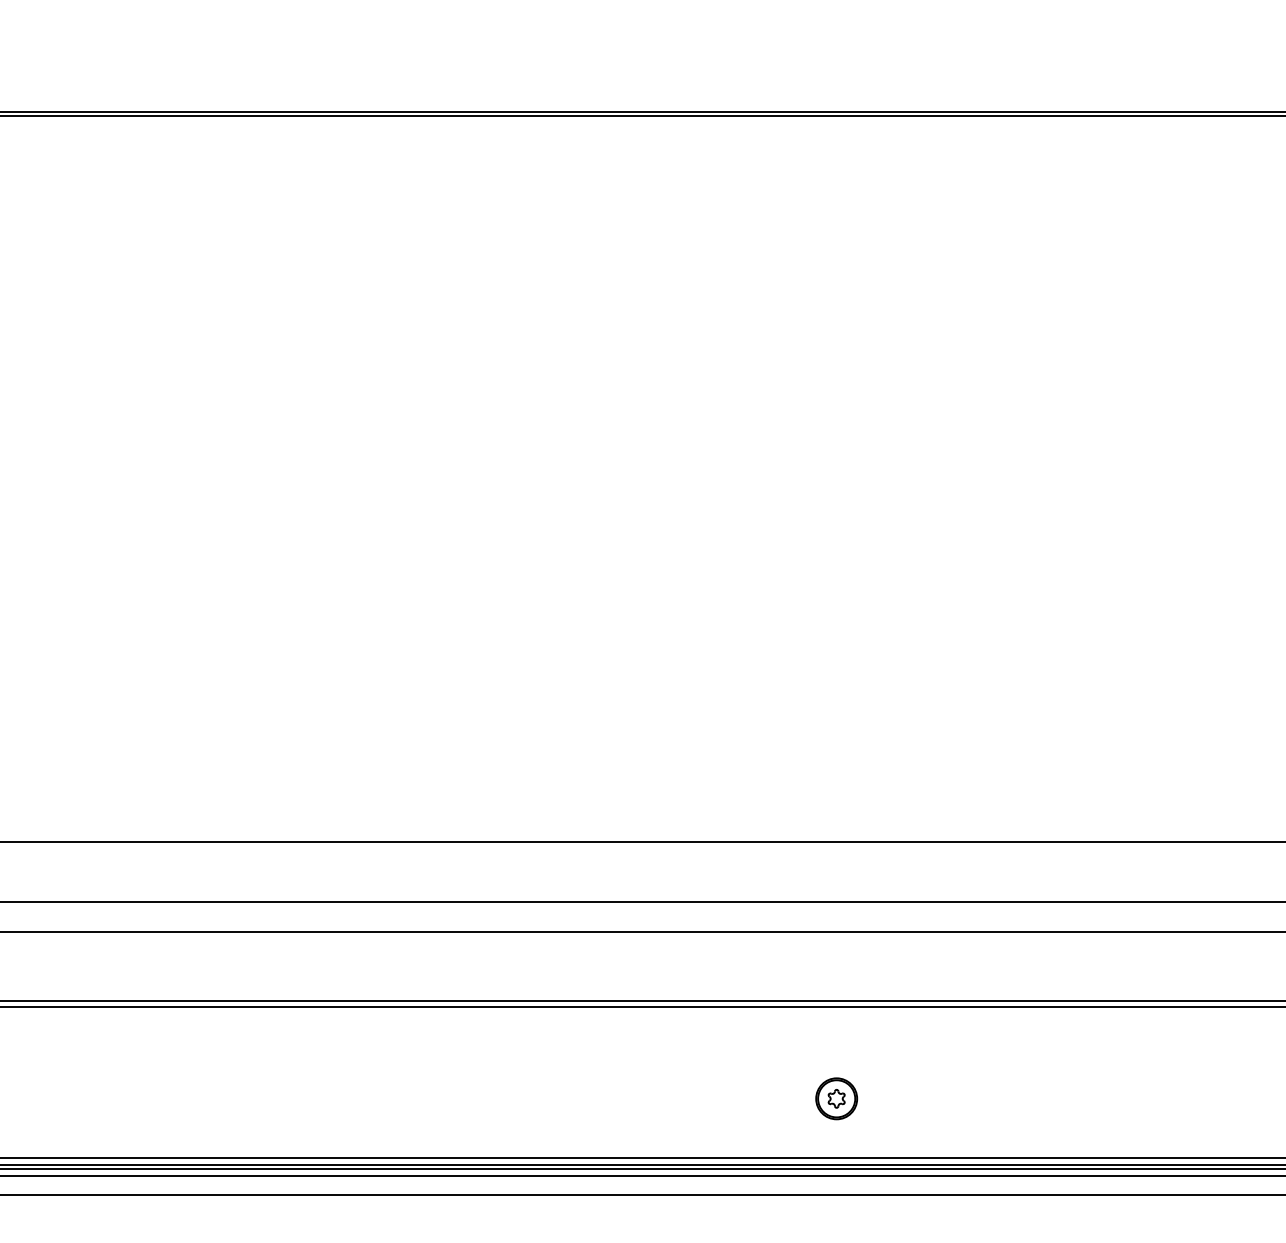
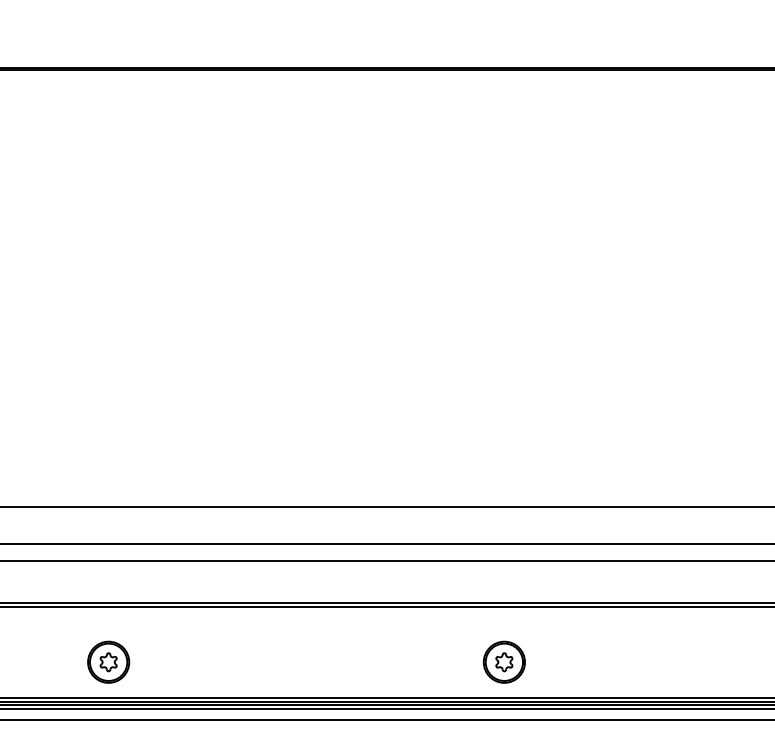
part: (180, 1097) -> (108, 661), added
part: (835, 1097) -> (503, 661), size x1.67

